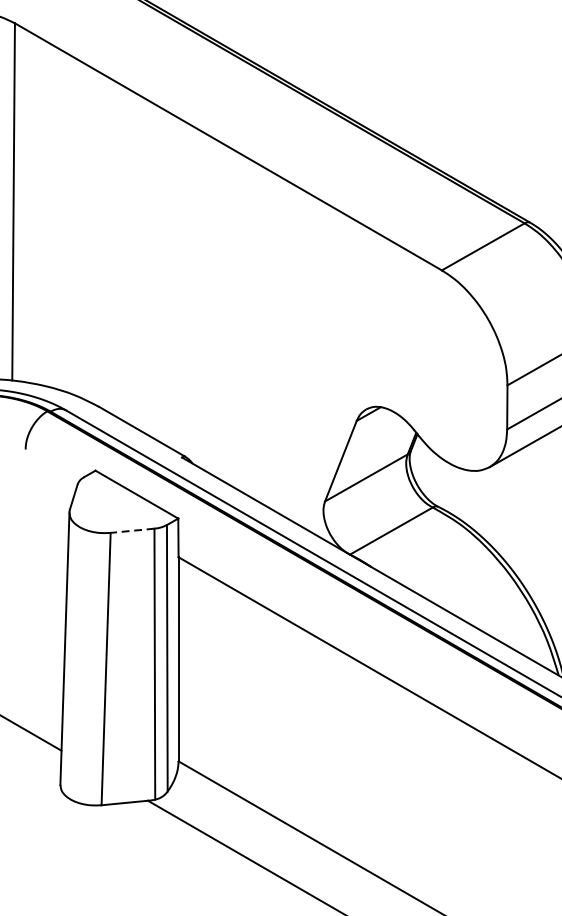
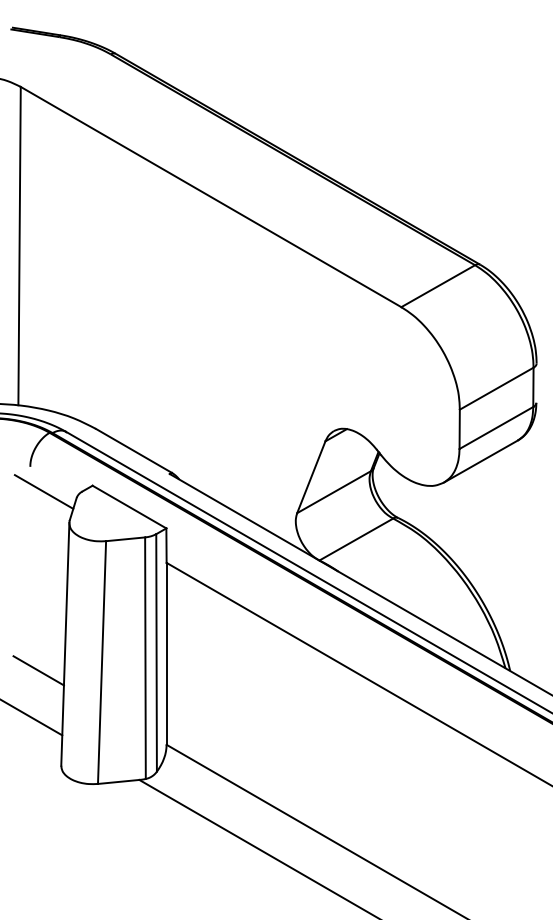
line: (40, 477) -> (43, 491), added
line: (132, 531) -> (125, 539), dashed -> solid
line: (34, 677) -> (38, 670), added

